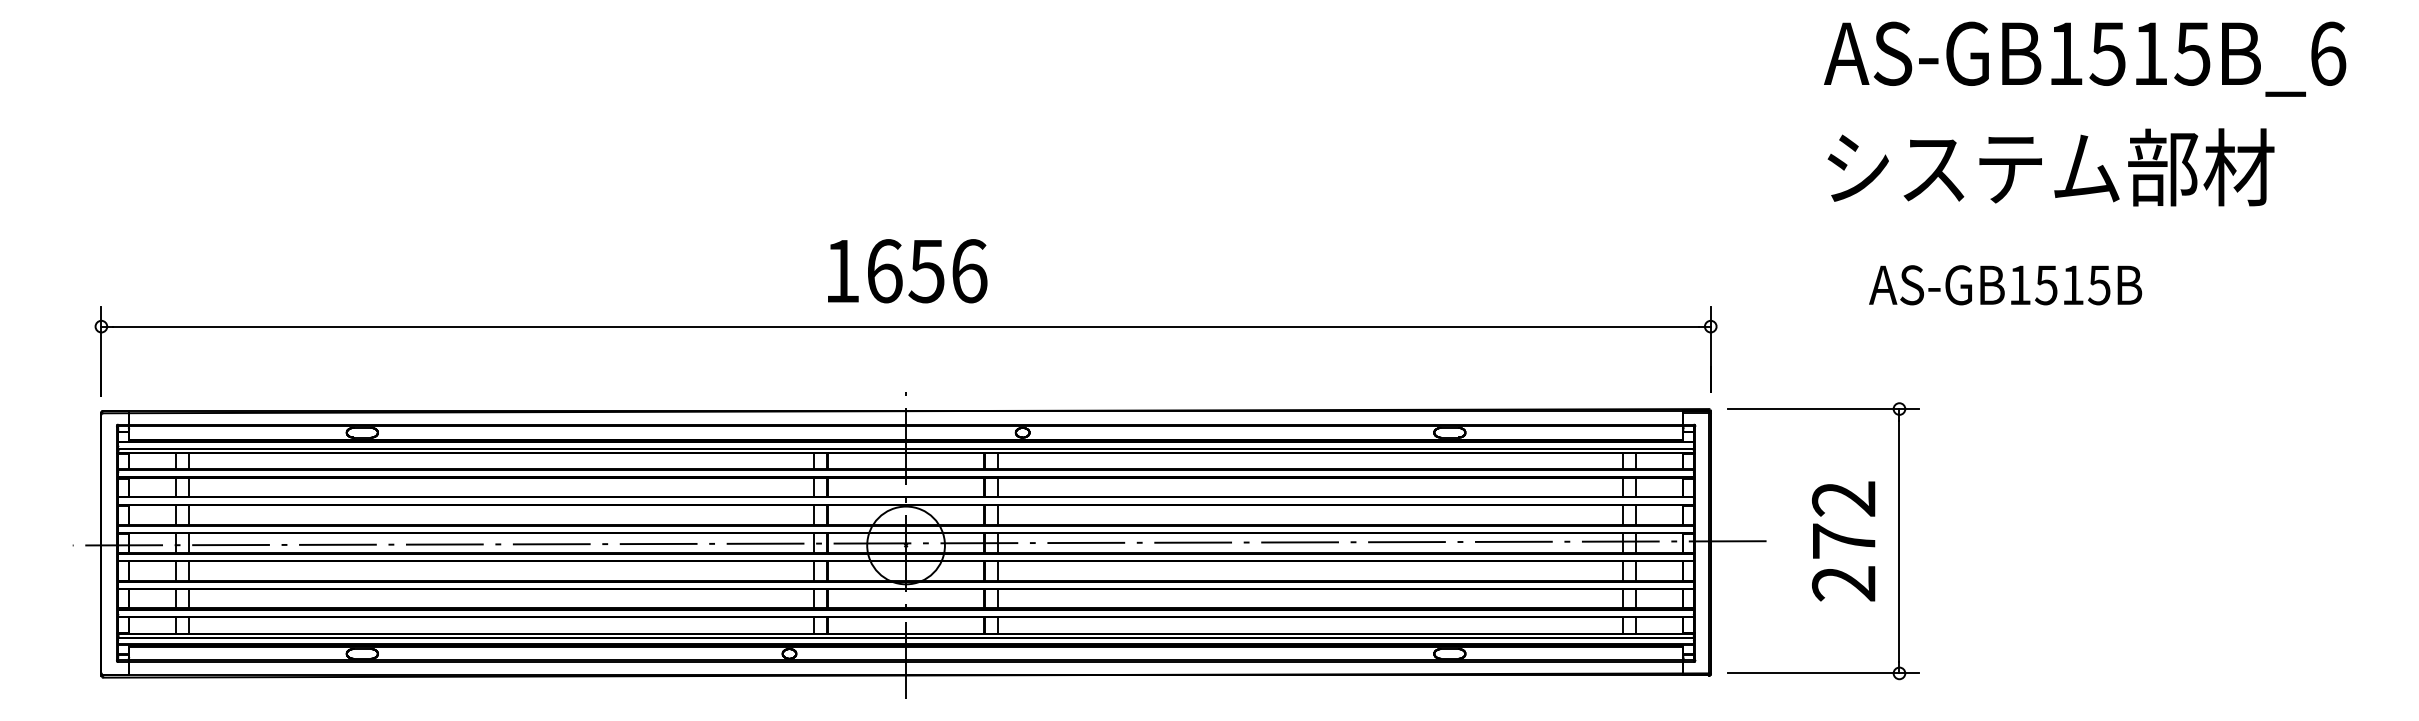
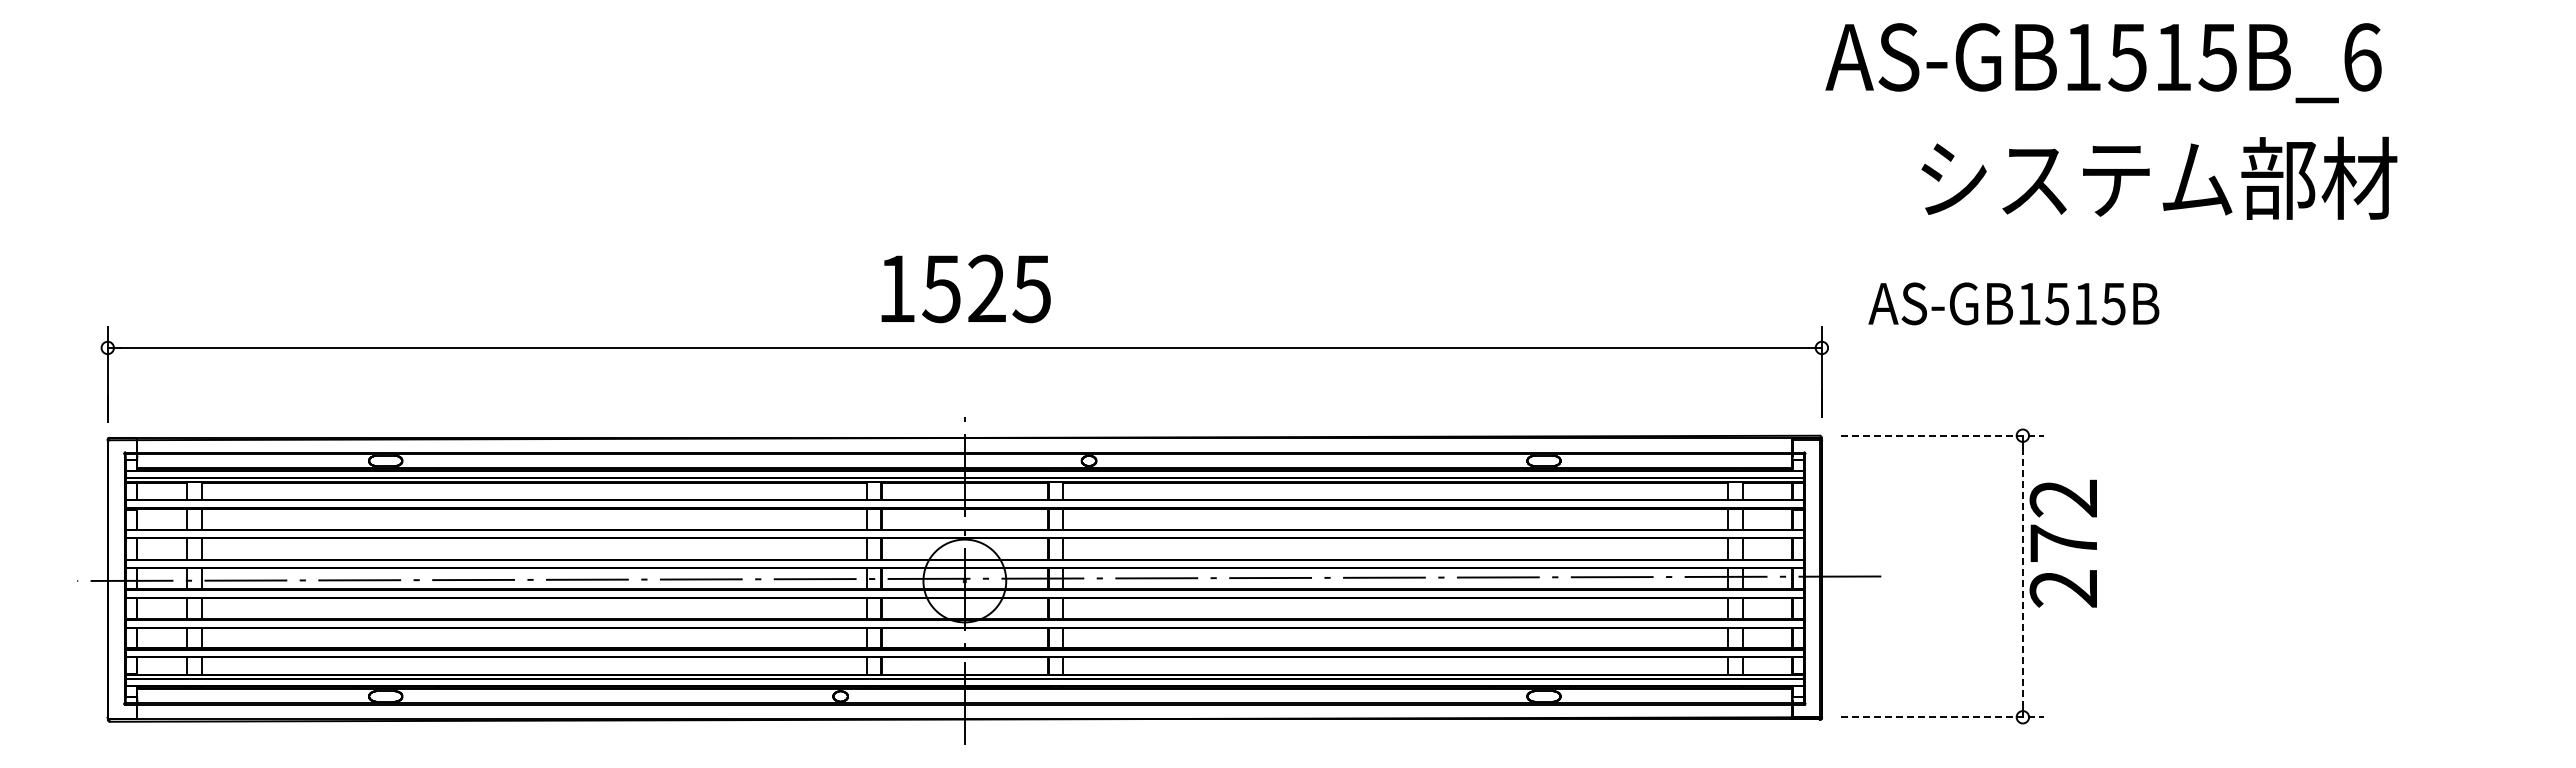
text: (2085, 59) -> (2103, 63), moved
text: (2051, 166) -> (2159, 177), moved
text: (926, 270) -> (986, 288), 1656 -> 1525
text: (2005, 284) -> (2013, 303), moved
line: (1824, 408) -> (1942, 435), solid -> dashed
text: (1842, 541) -> (2062, 543), moved
line: (1899, 541) -> (2022, 576), solid -> dashed
line: (1824, 673) -> (1942, 717), solid -> dashed

